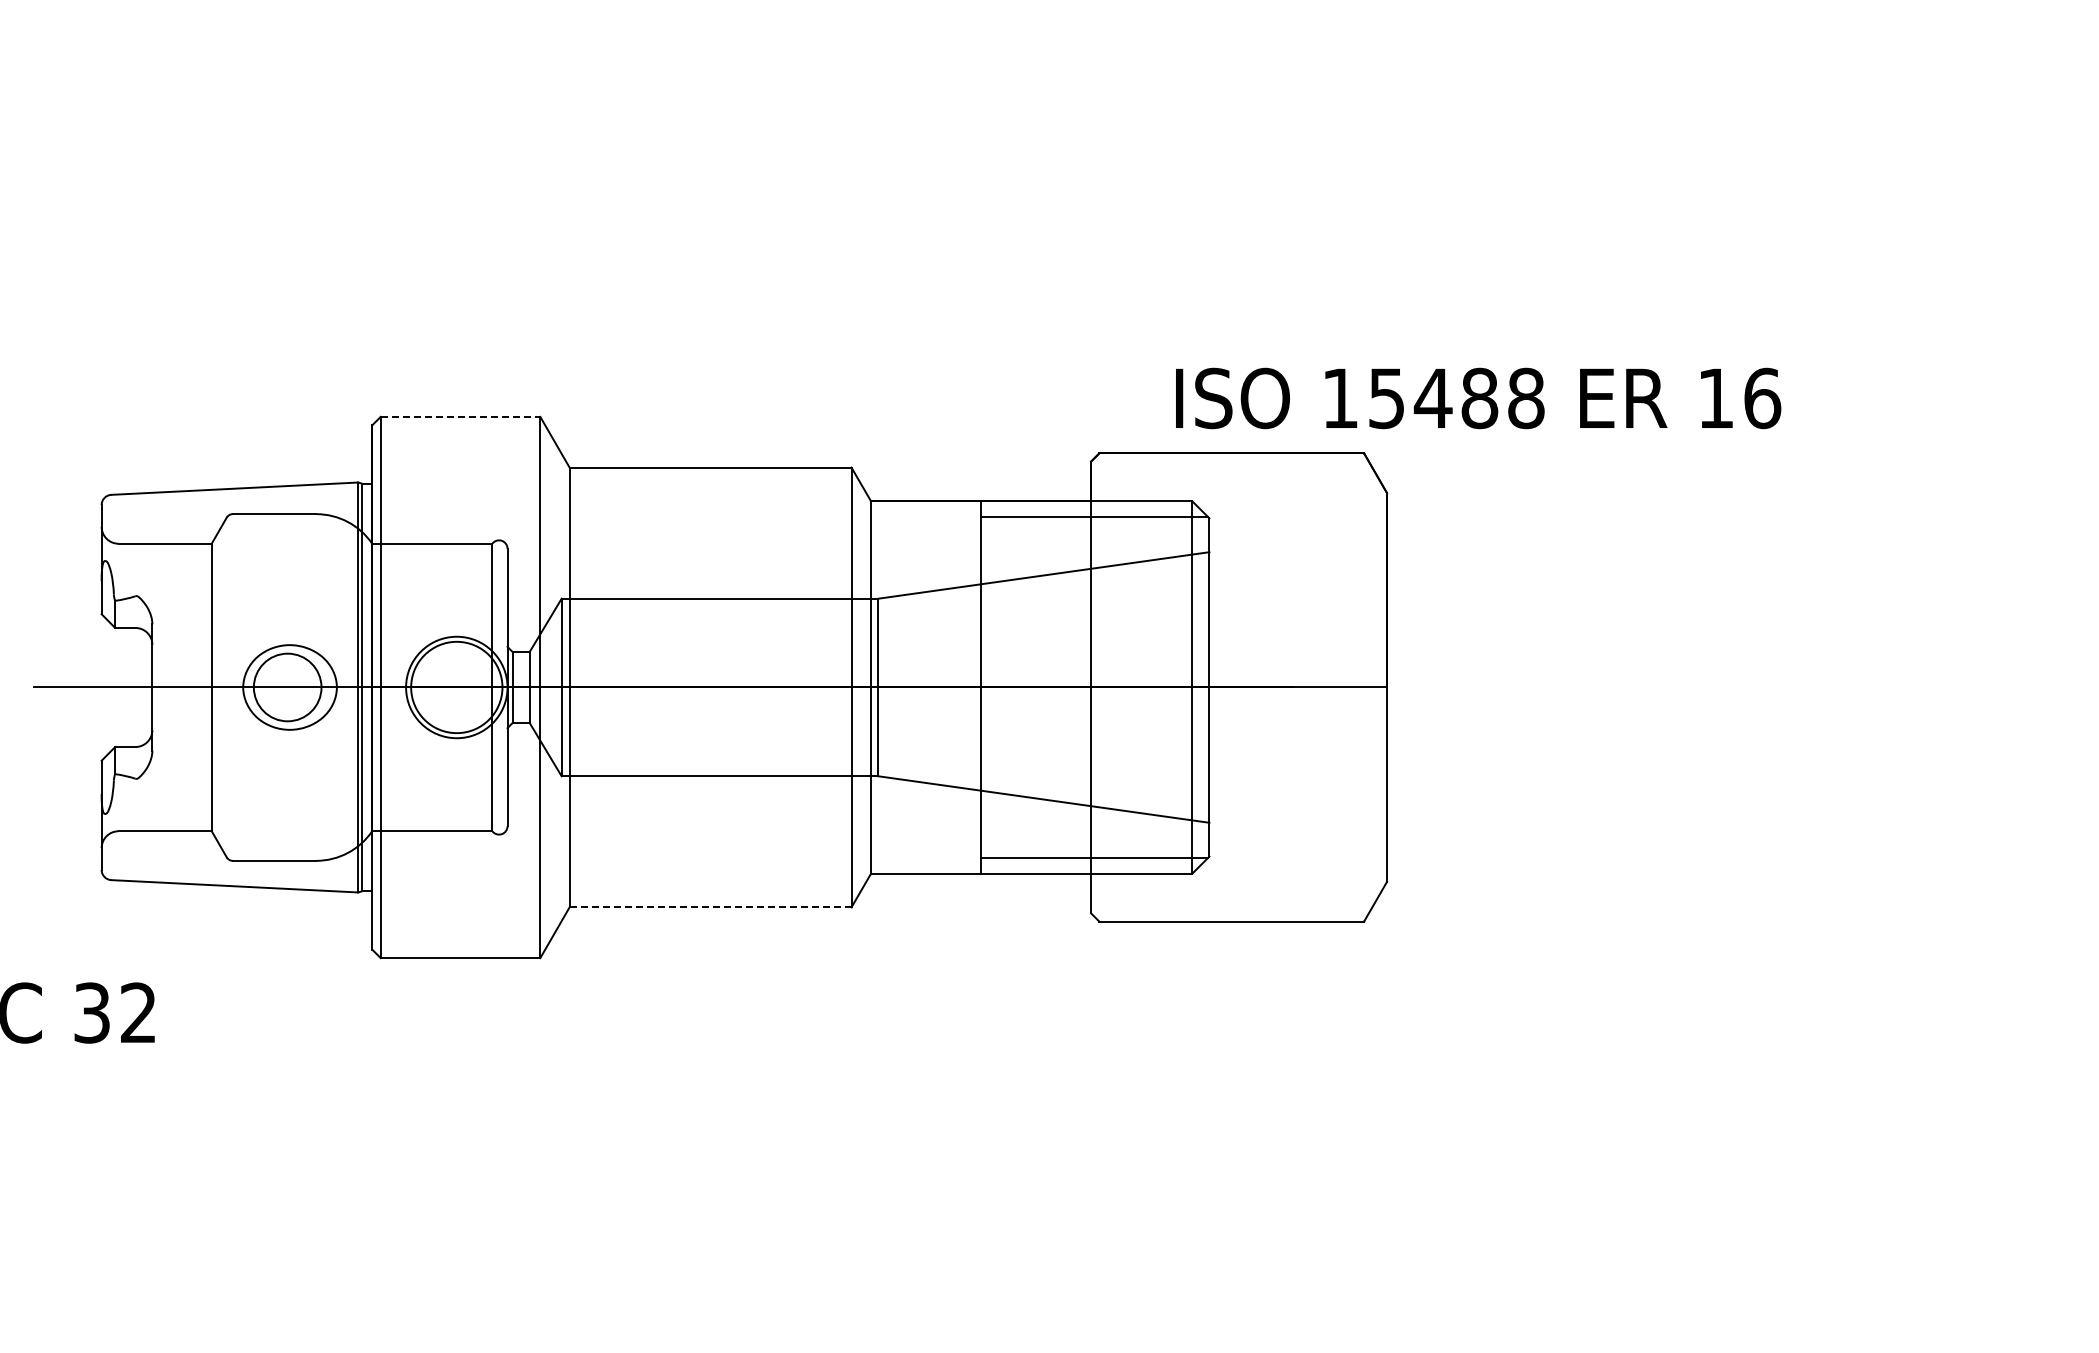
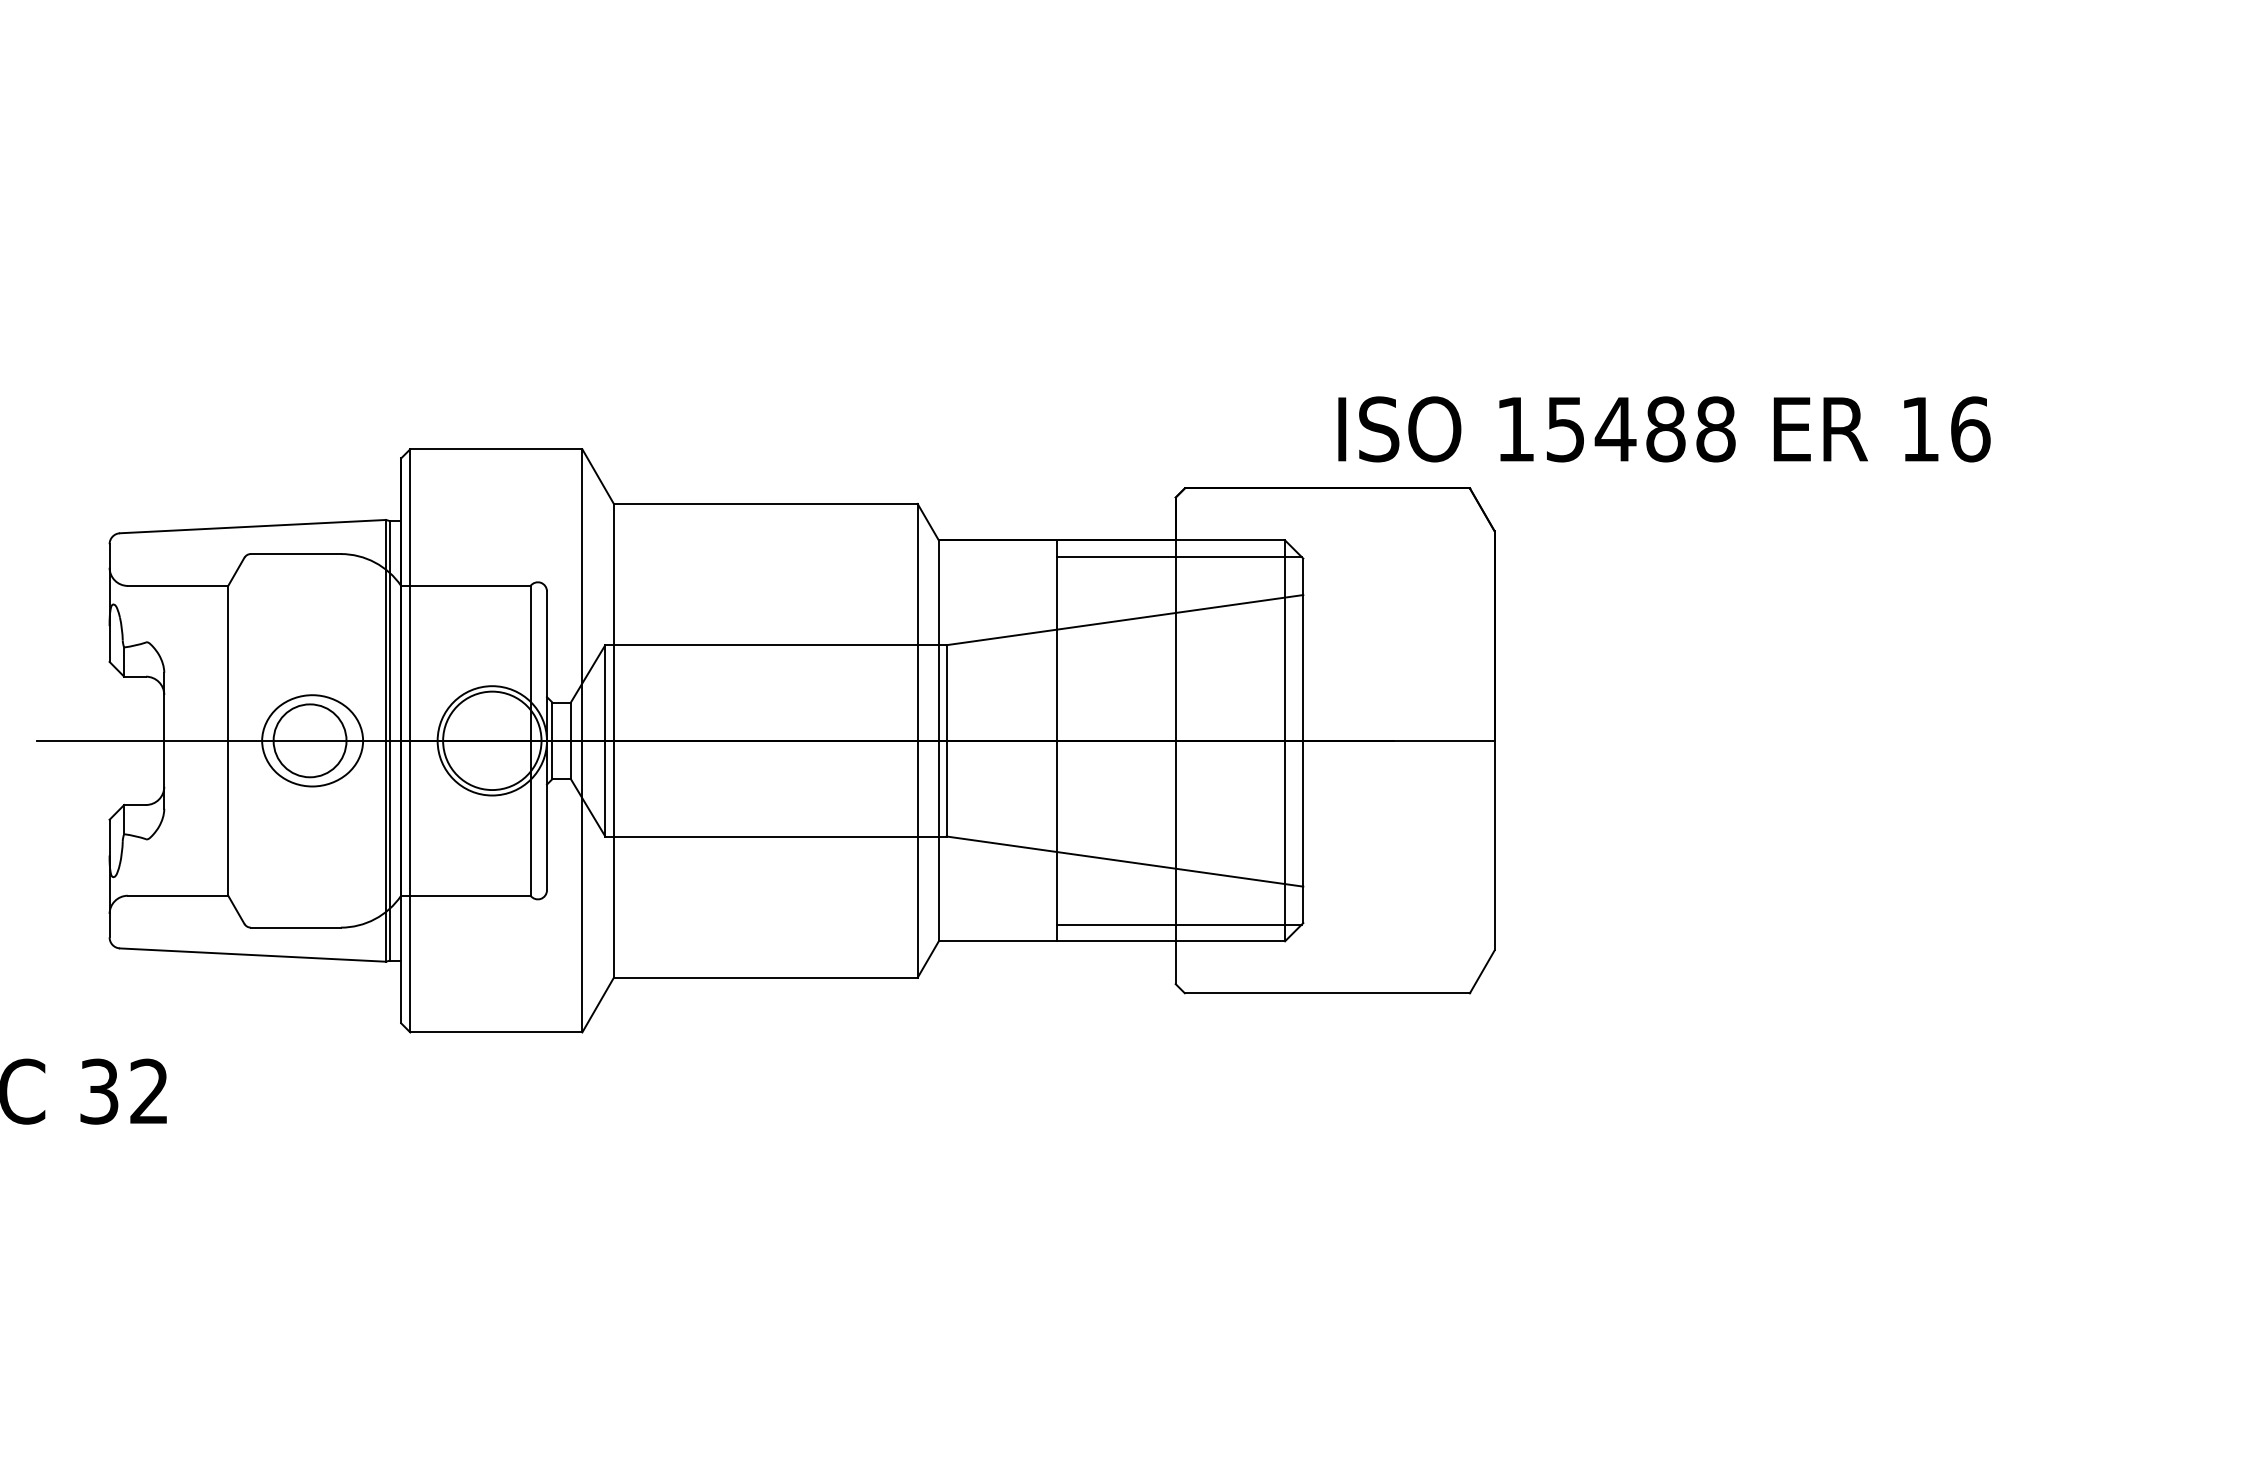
text: (1478, 398) -> (1664, 429), moved
line: (460, 416) -> (496, 448), dashed -> solid
line: (710, 907) -> (765, 977), dashed -> solid

